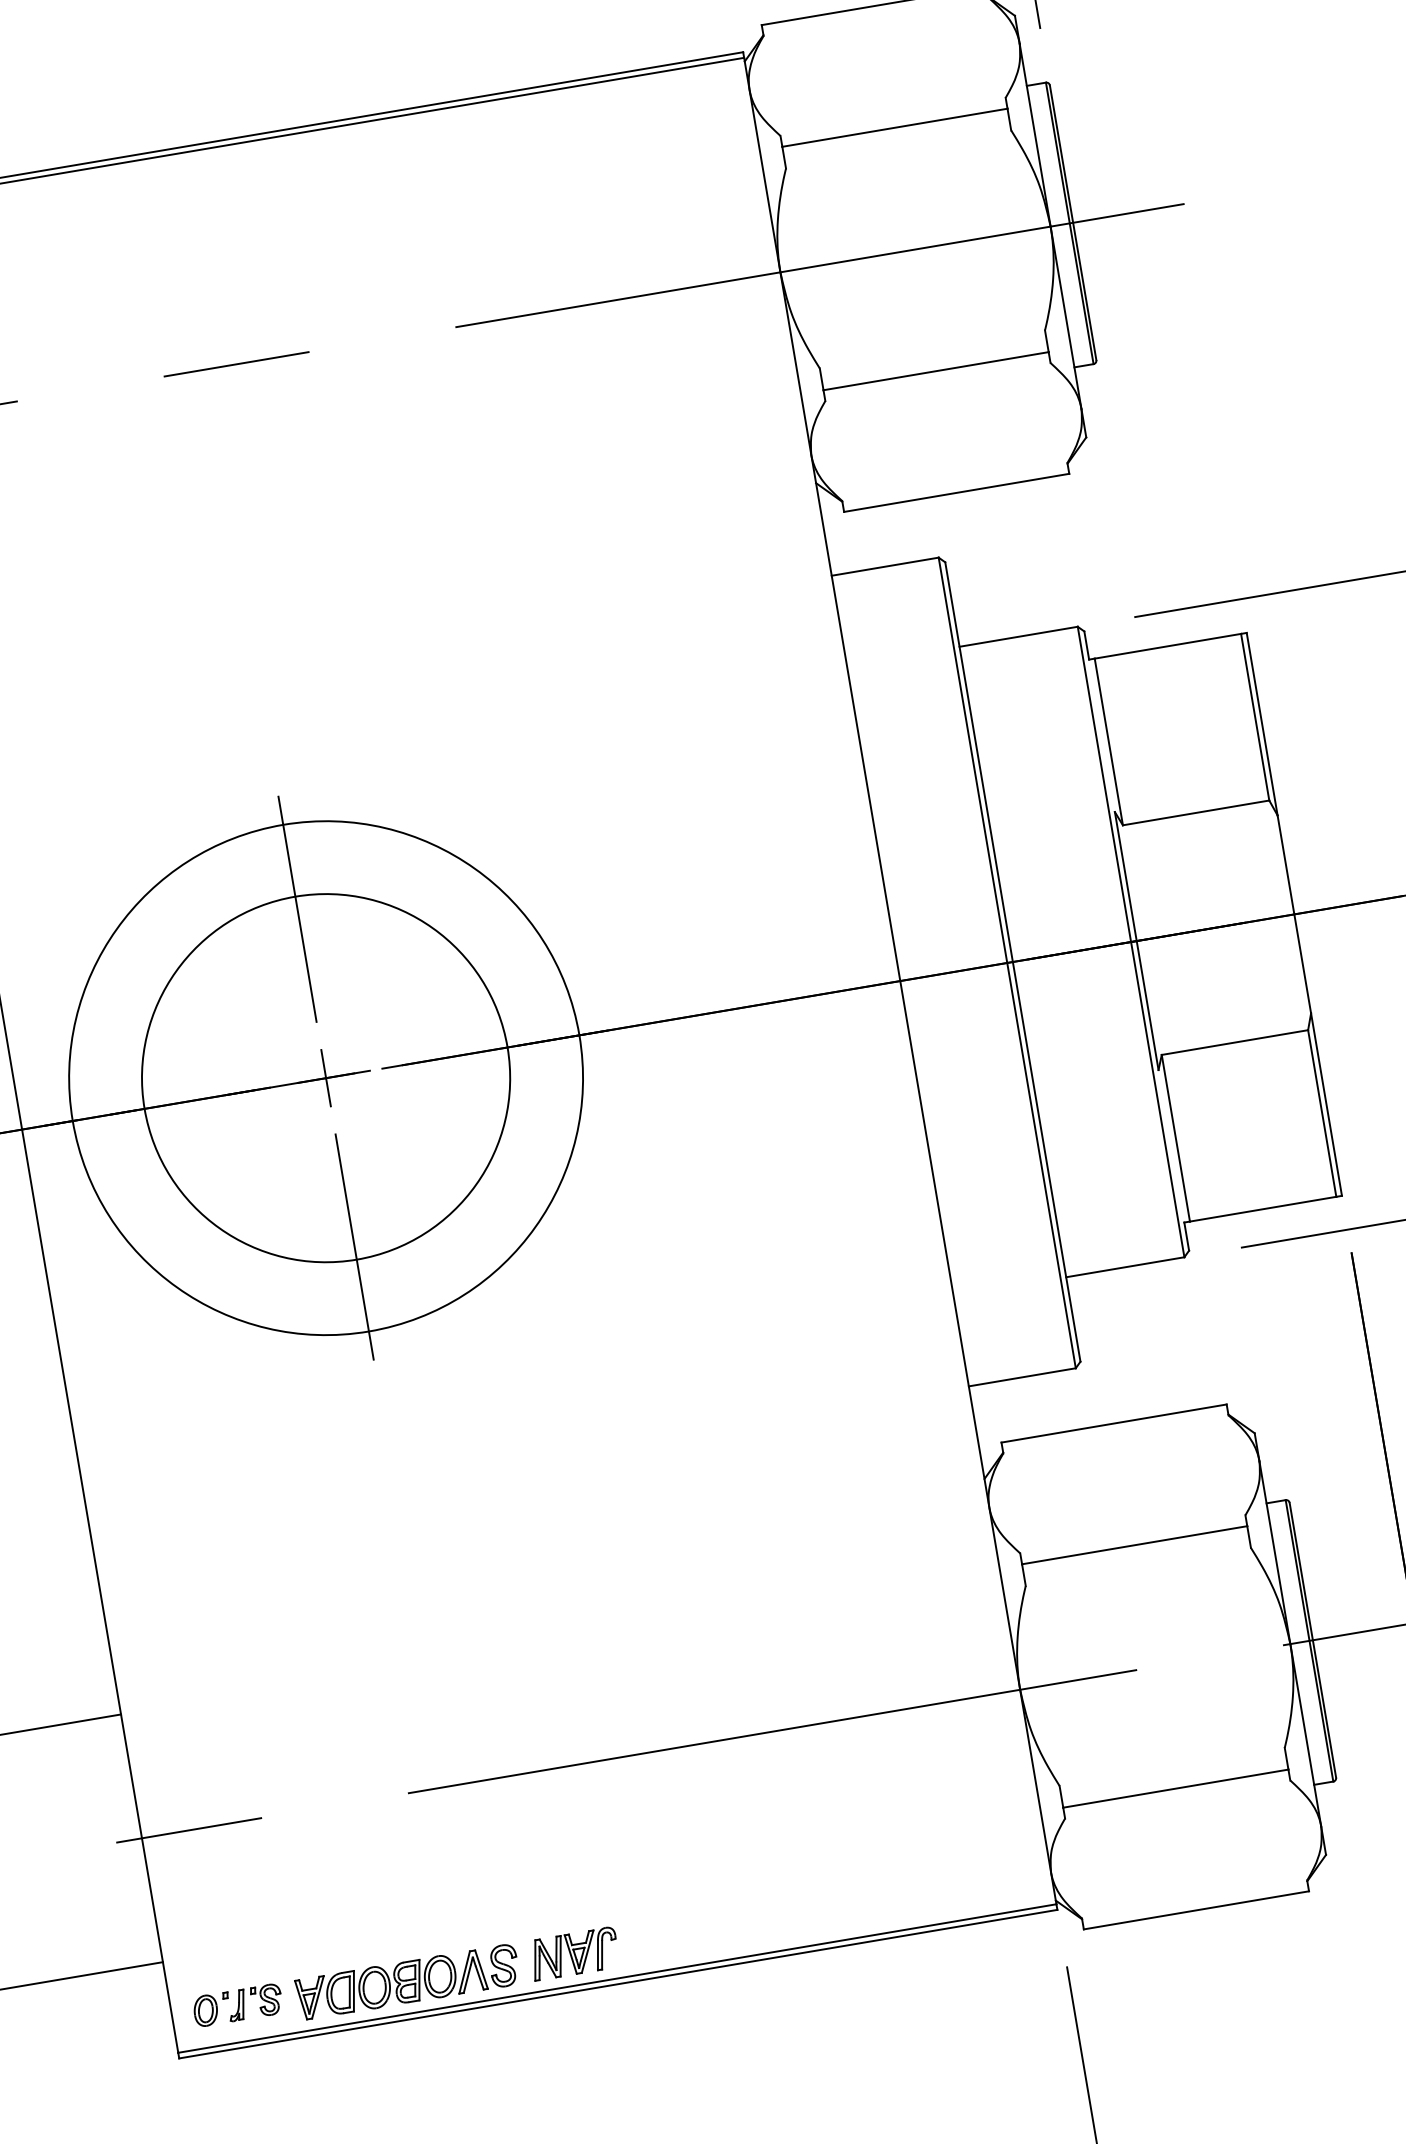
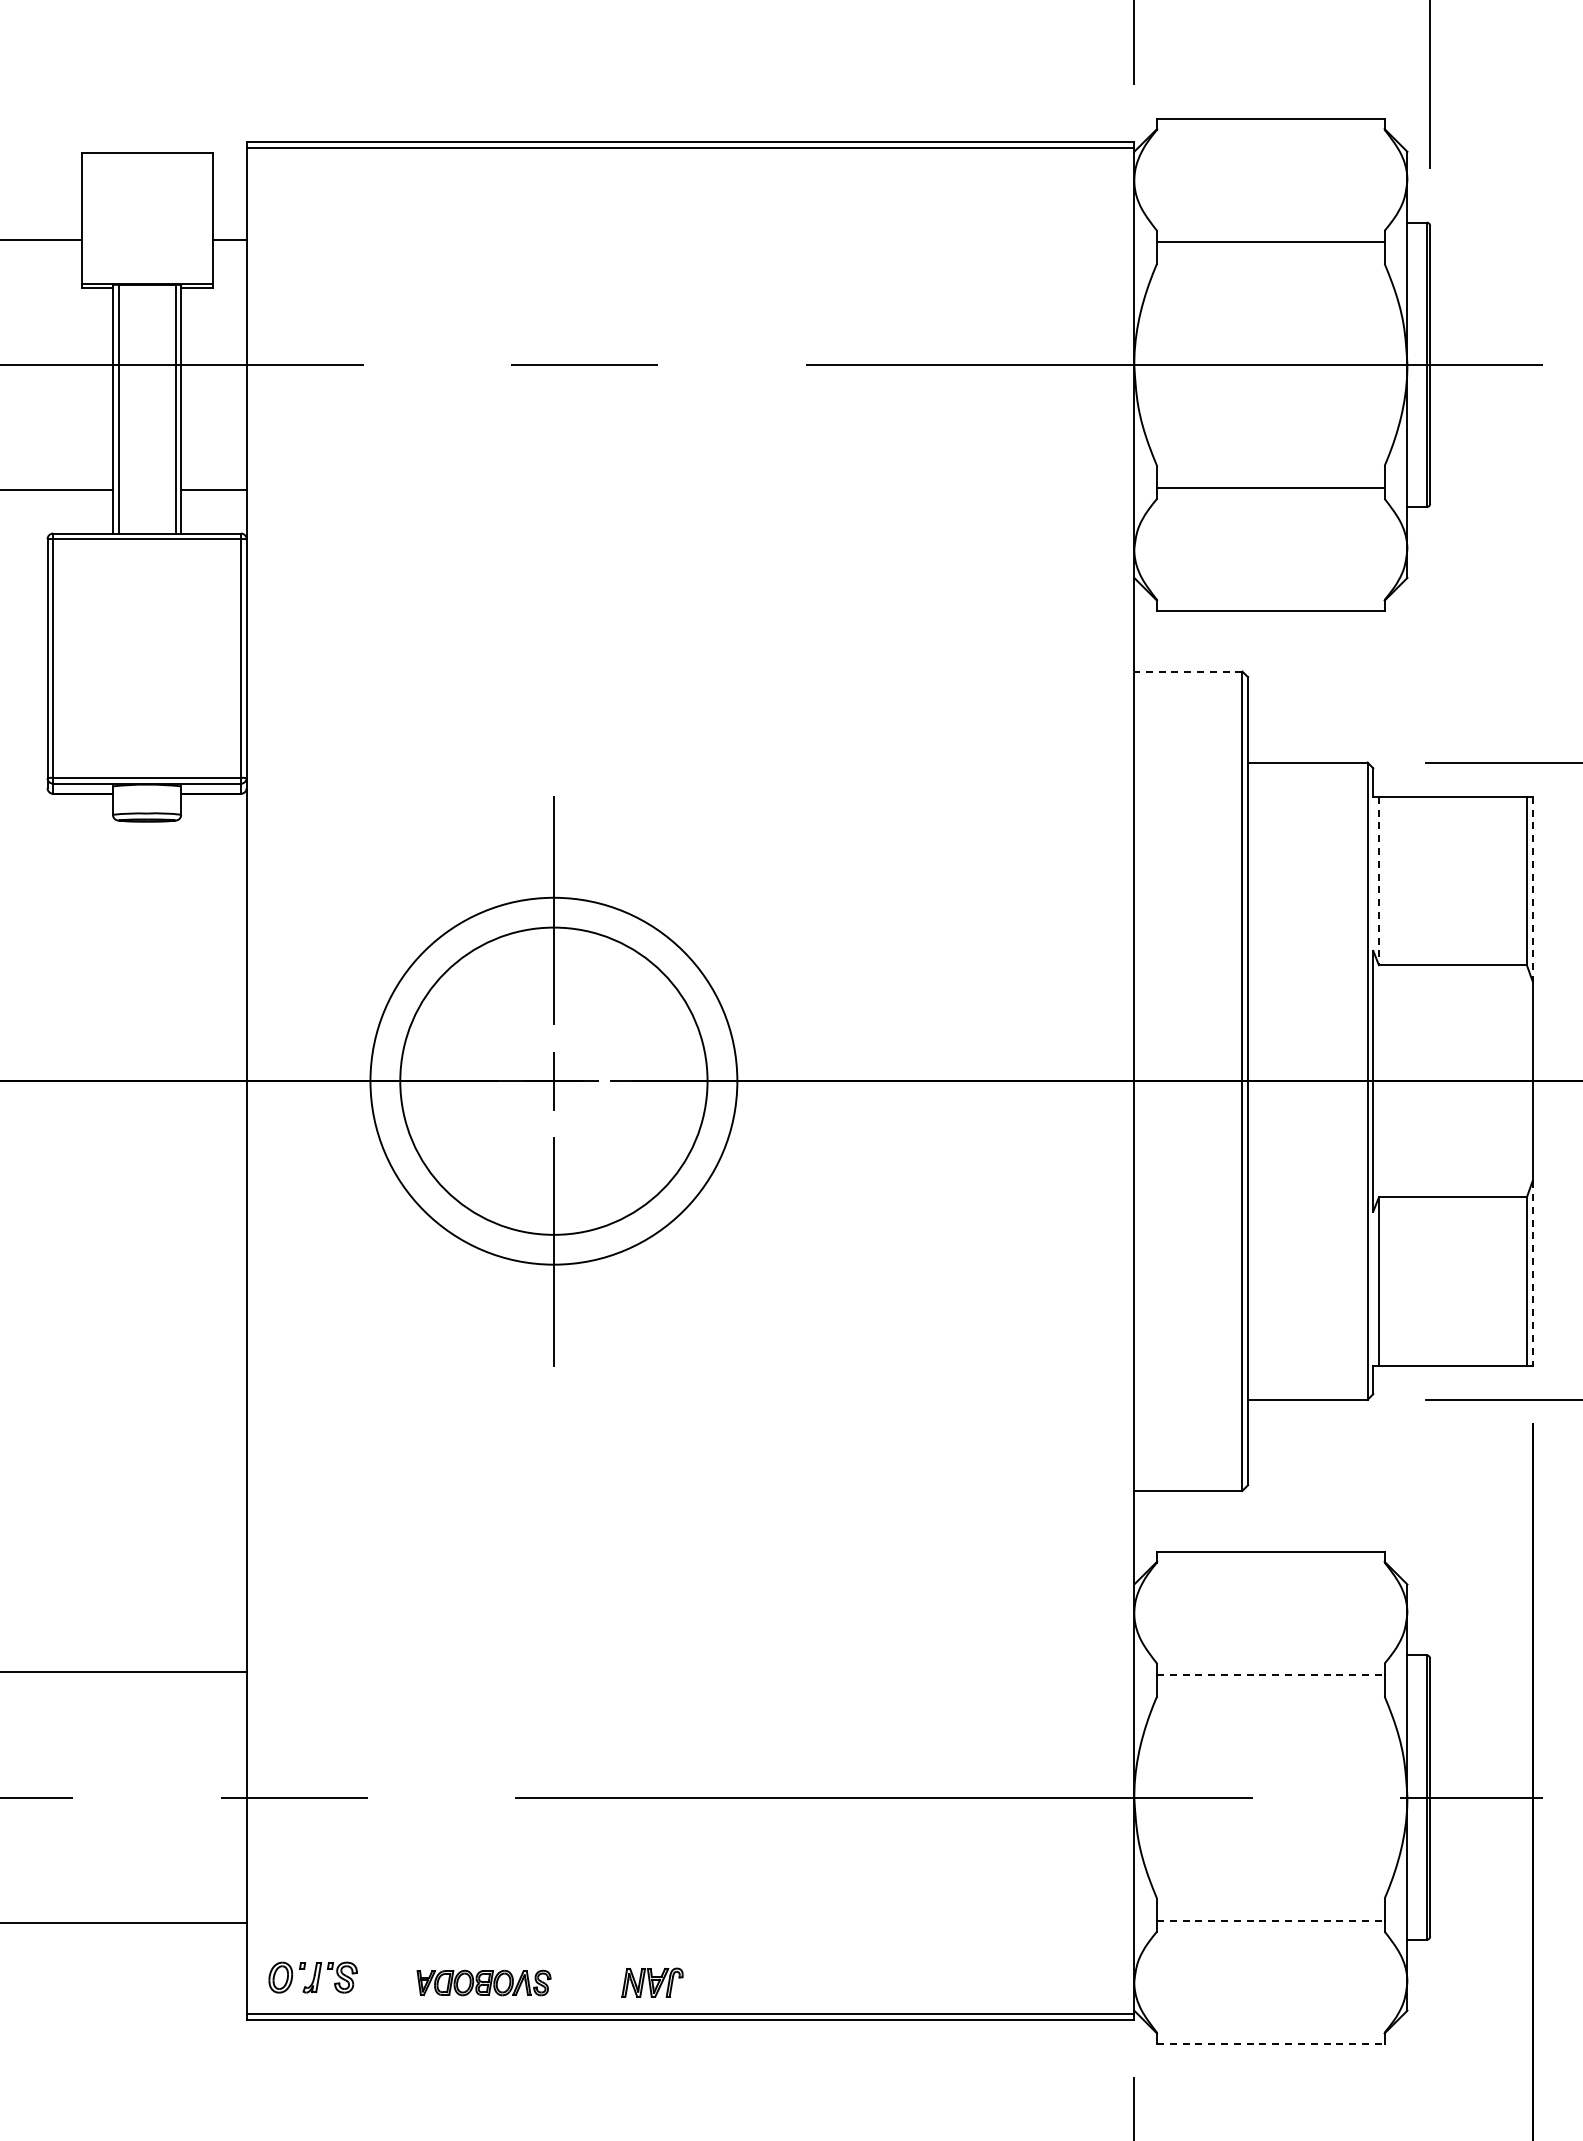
line: (884, 566) -> (1187, 671), solid -> dashed
line: (1262, 724) -> (1532, 889), solid -> dashed
line: (1108, 742) -> (1378, 881), solid -> dashed
circle: (325, 1078) -> (553, 1081), size x0.6
line: (1326, 1104) -> (1532, 1273), solid -> dashed
line: (1134, 1545) -> (1270, 1674), solid -> dashed
line: (1175, 1788) -> (1270, 1920), solid -> dashed
line: (1196, 1910) -> (1270, 2043), solid -> dashed
part: (574, 1953) -> (652, 1982), size x0.7
part: (407, 1981) -> (483, 1982), size x0.6

